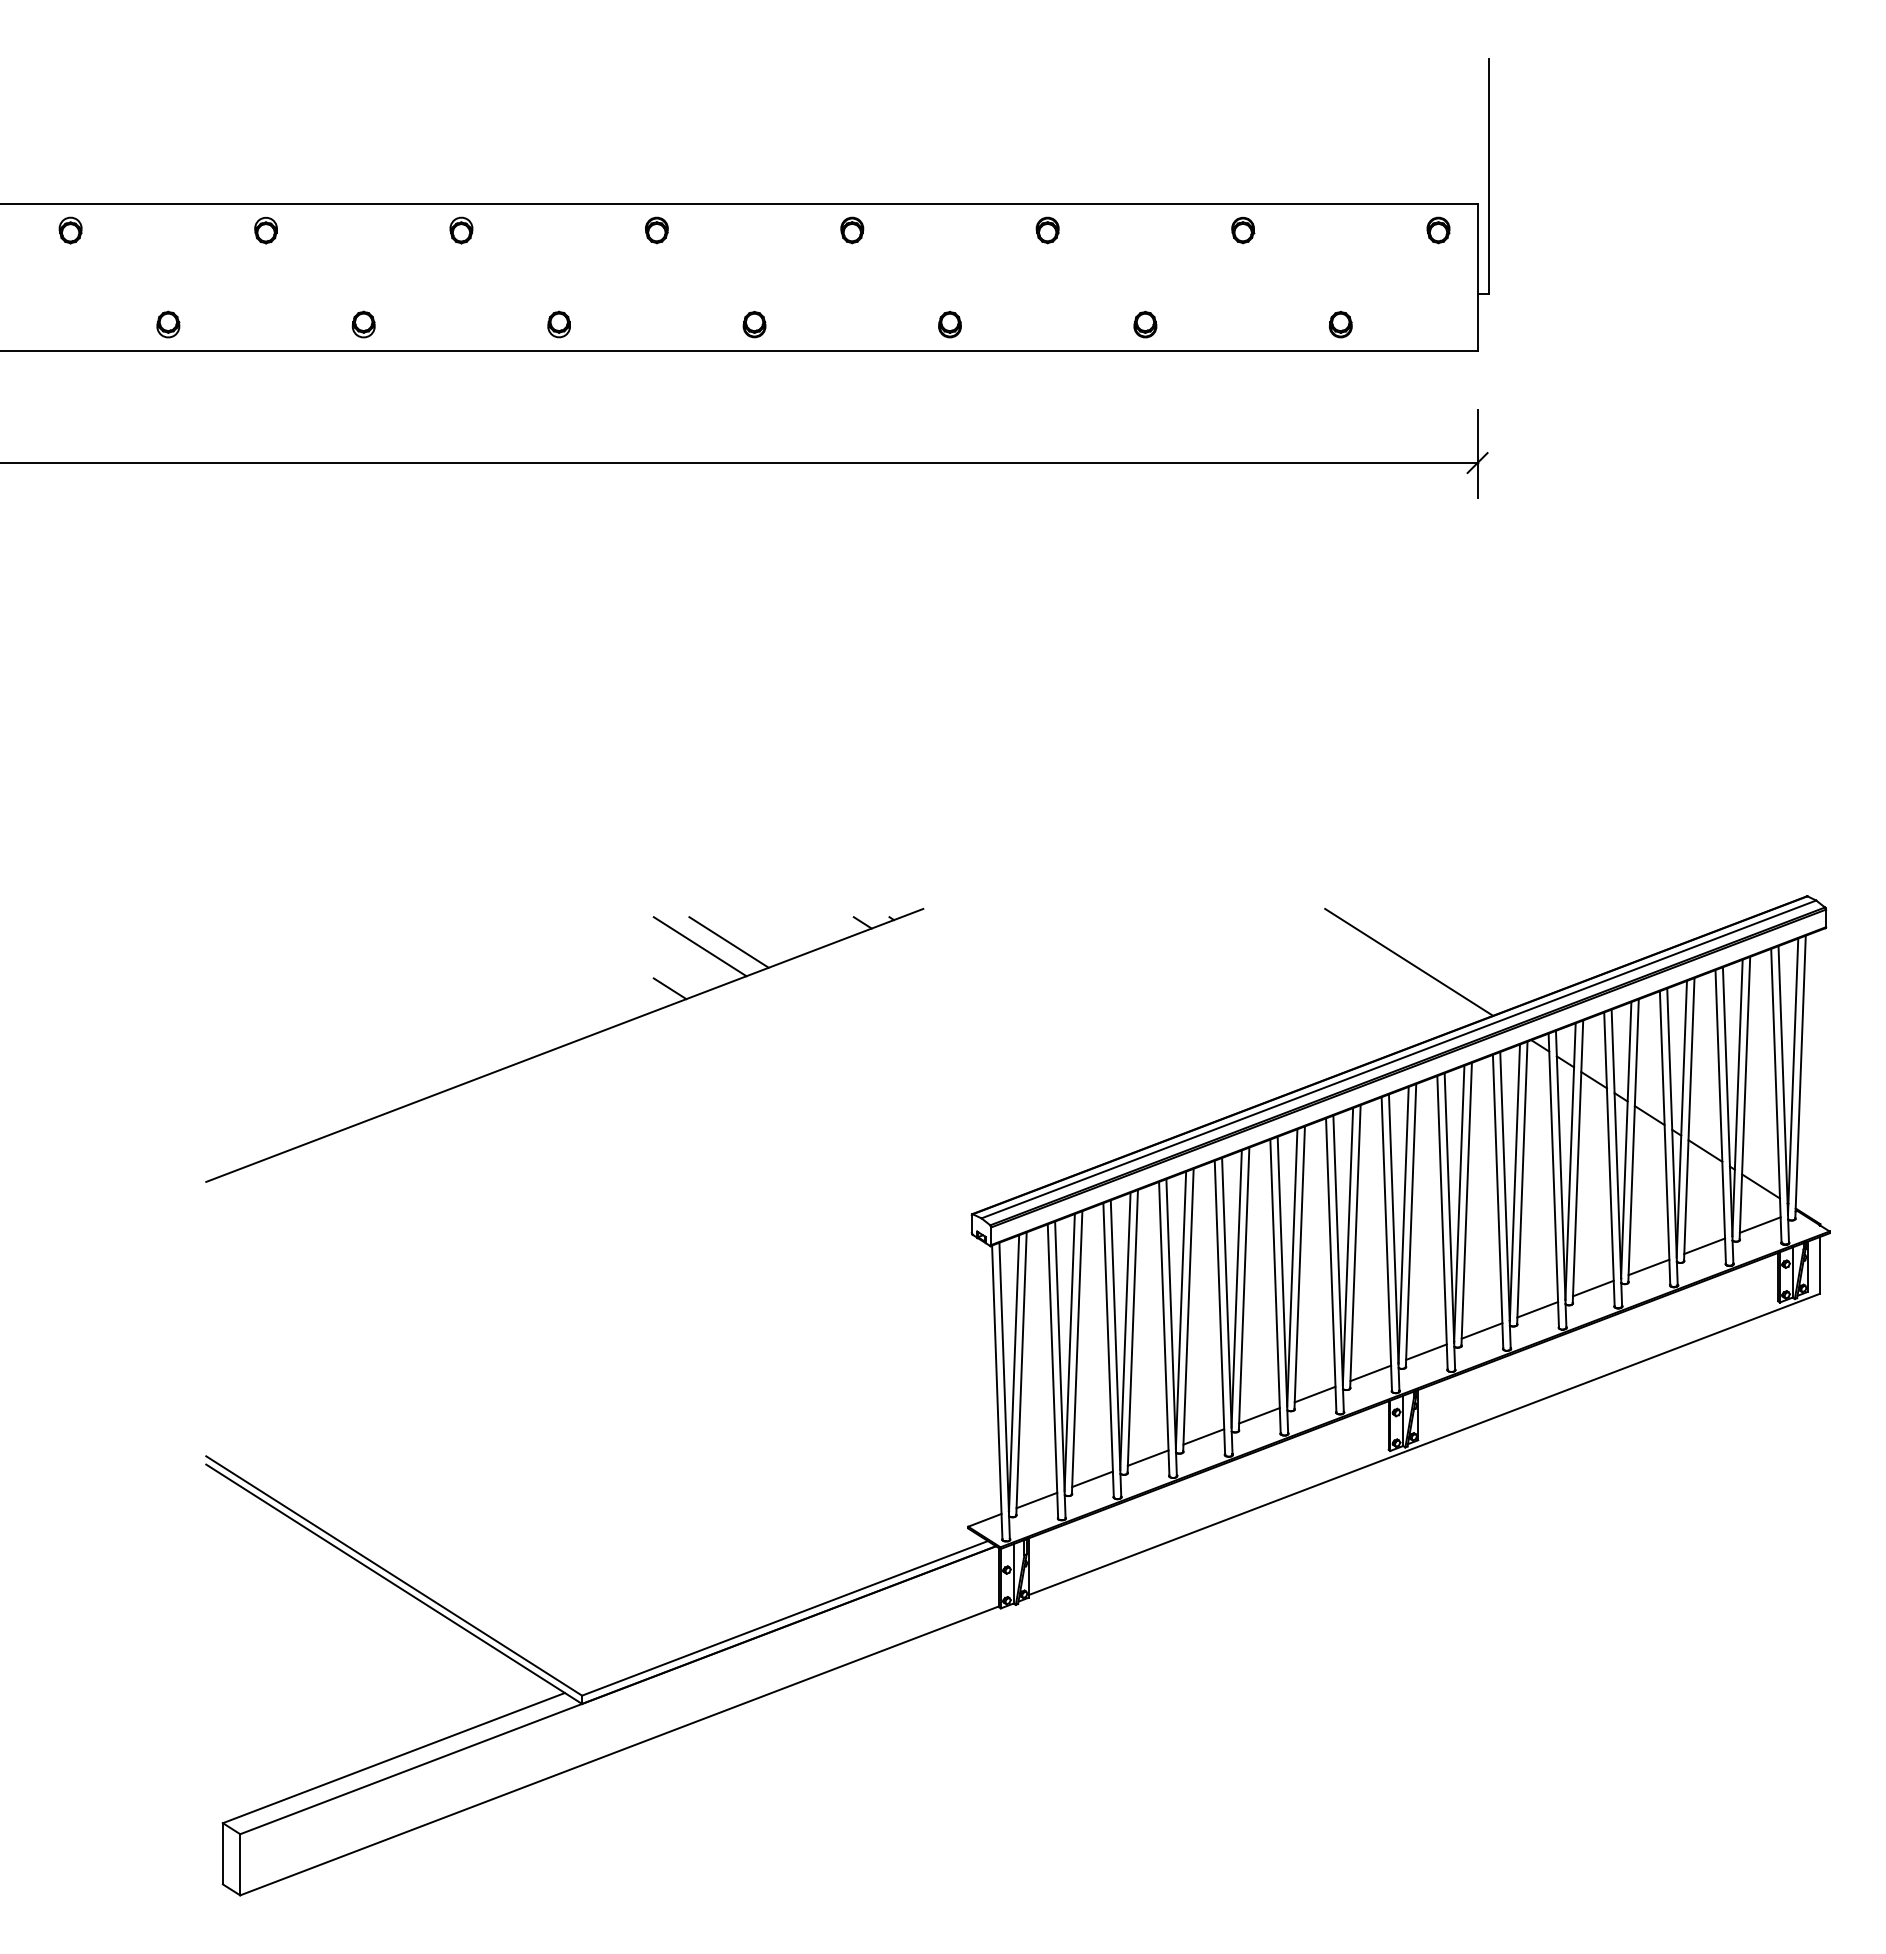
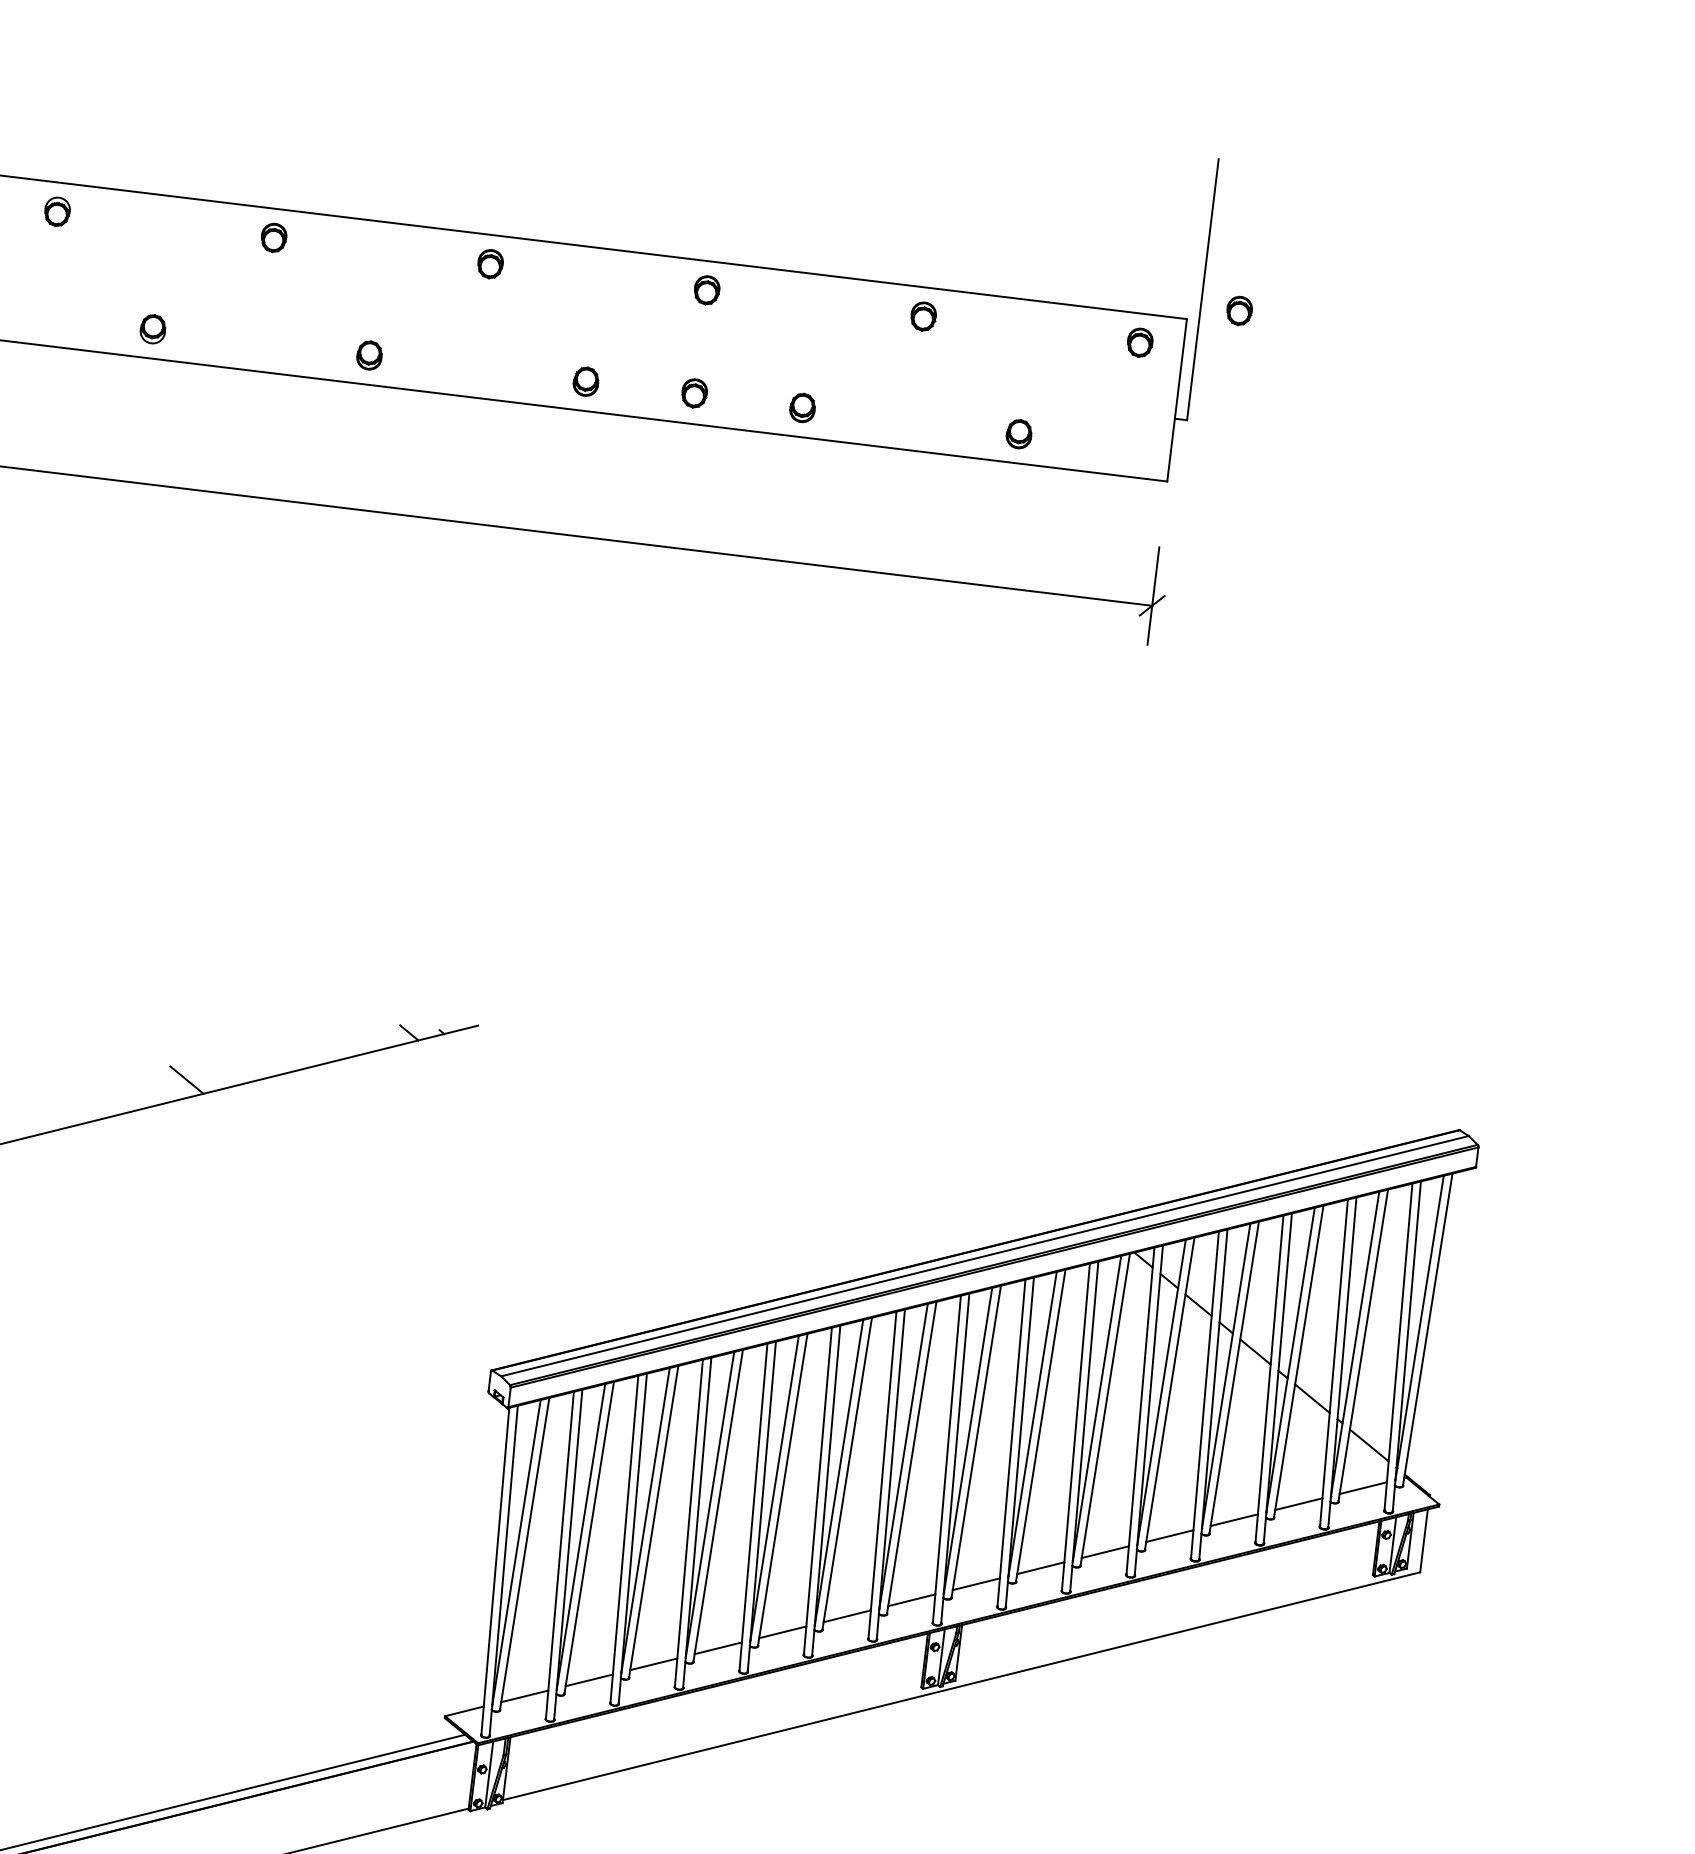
part: (1523, 191) -> (1239, 311), added
part: (1047, 323) -> (694, 393), added
line: (728, 942) -> (257, 1036), removed
line: (699, 946) -> (225, 1037), removed
line: (1409, 961) -> (1009, 1149), removed

